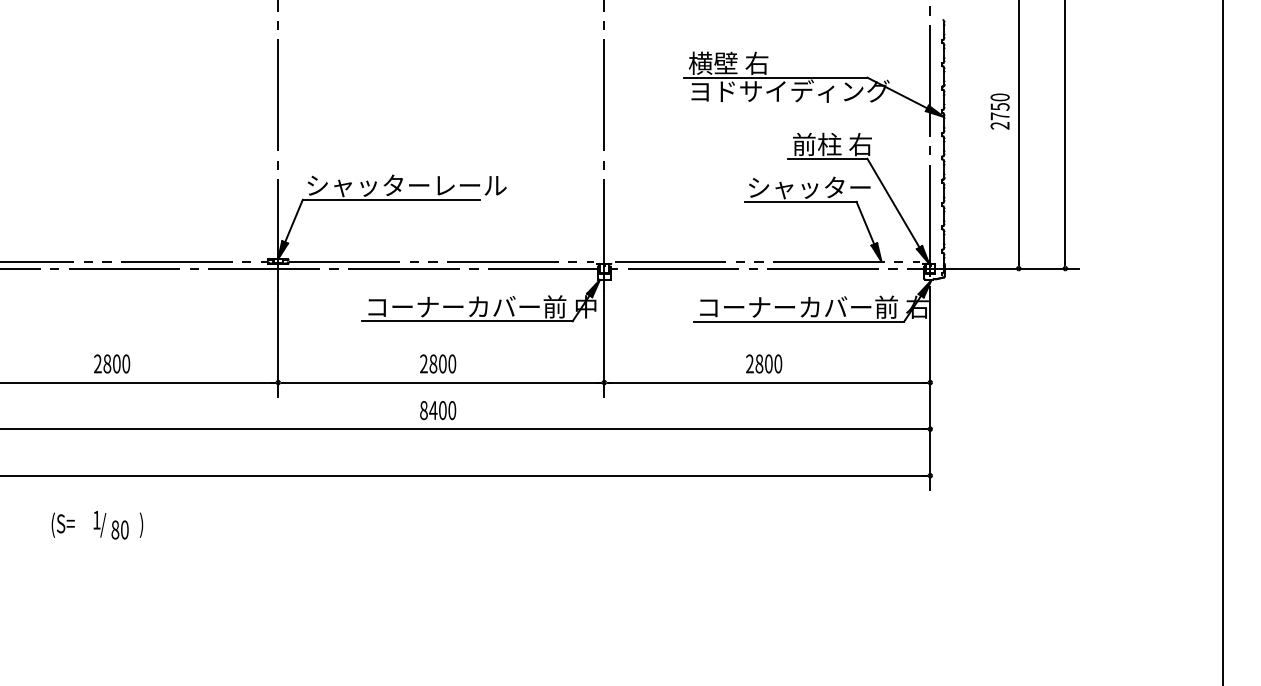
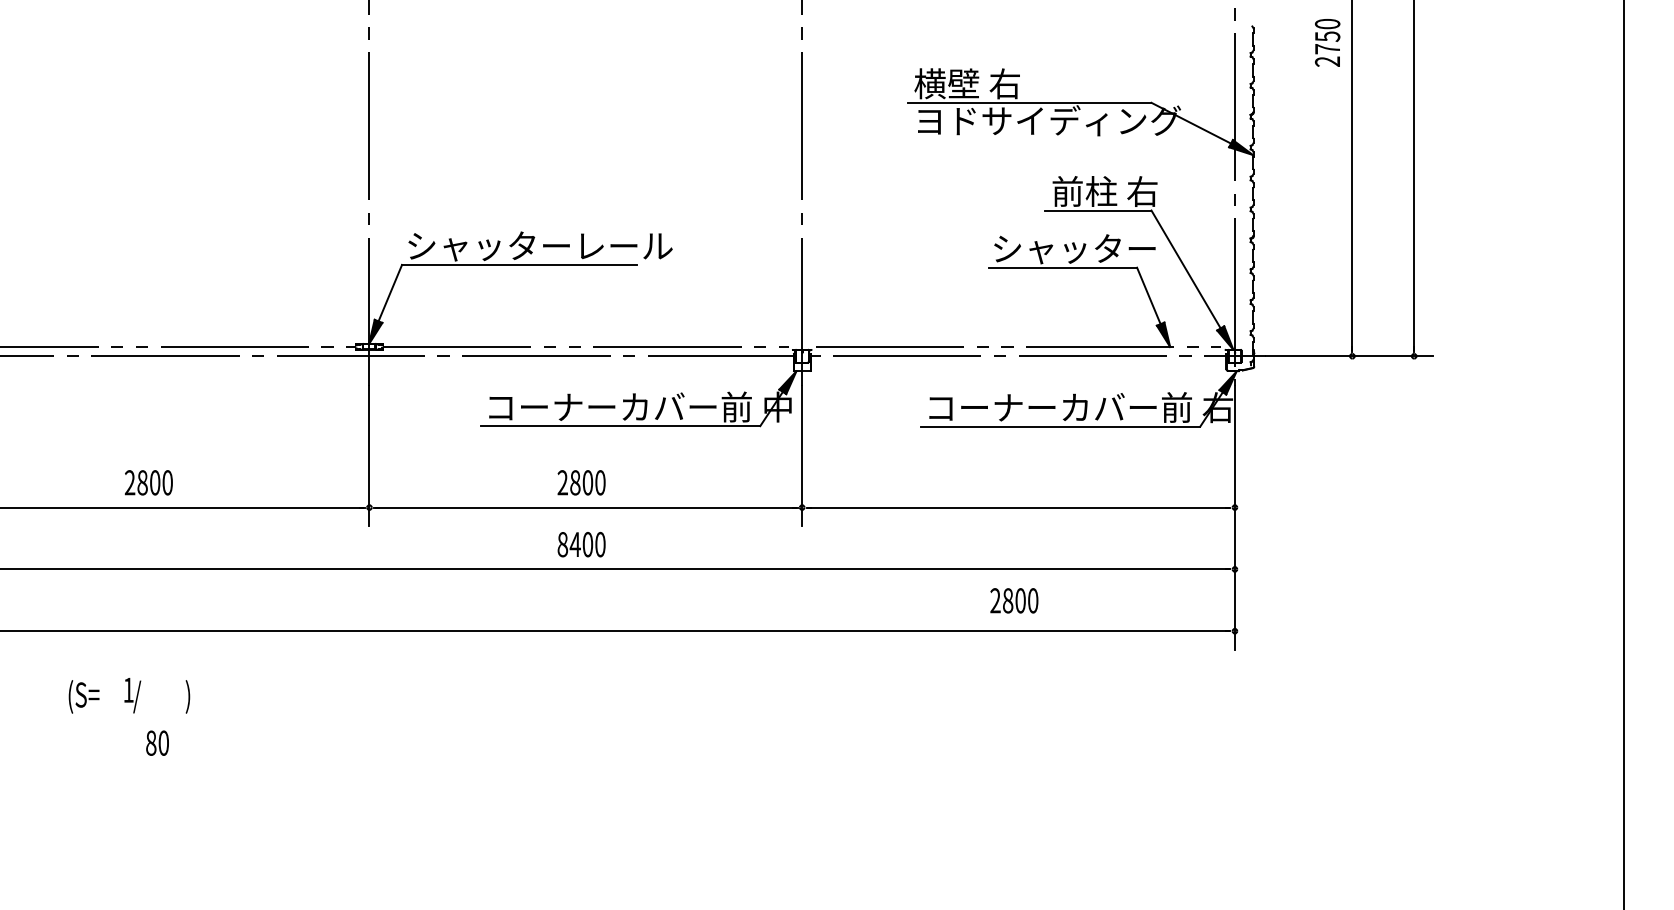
text: (1000, 111) -> (1327, 42), moved
text: (764, 363) -> (1014, 600), moved
text: (120, 529) -> (157, 742), moved

